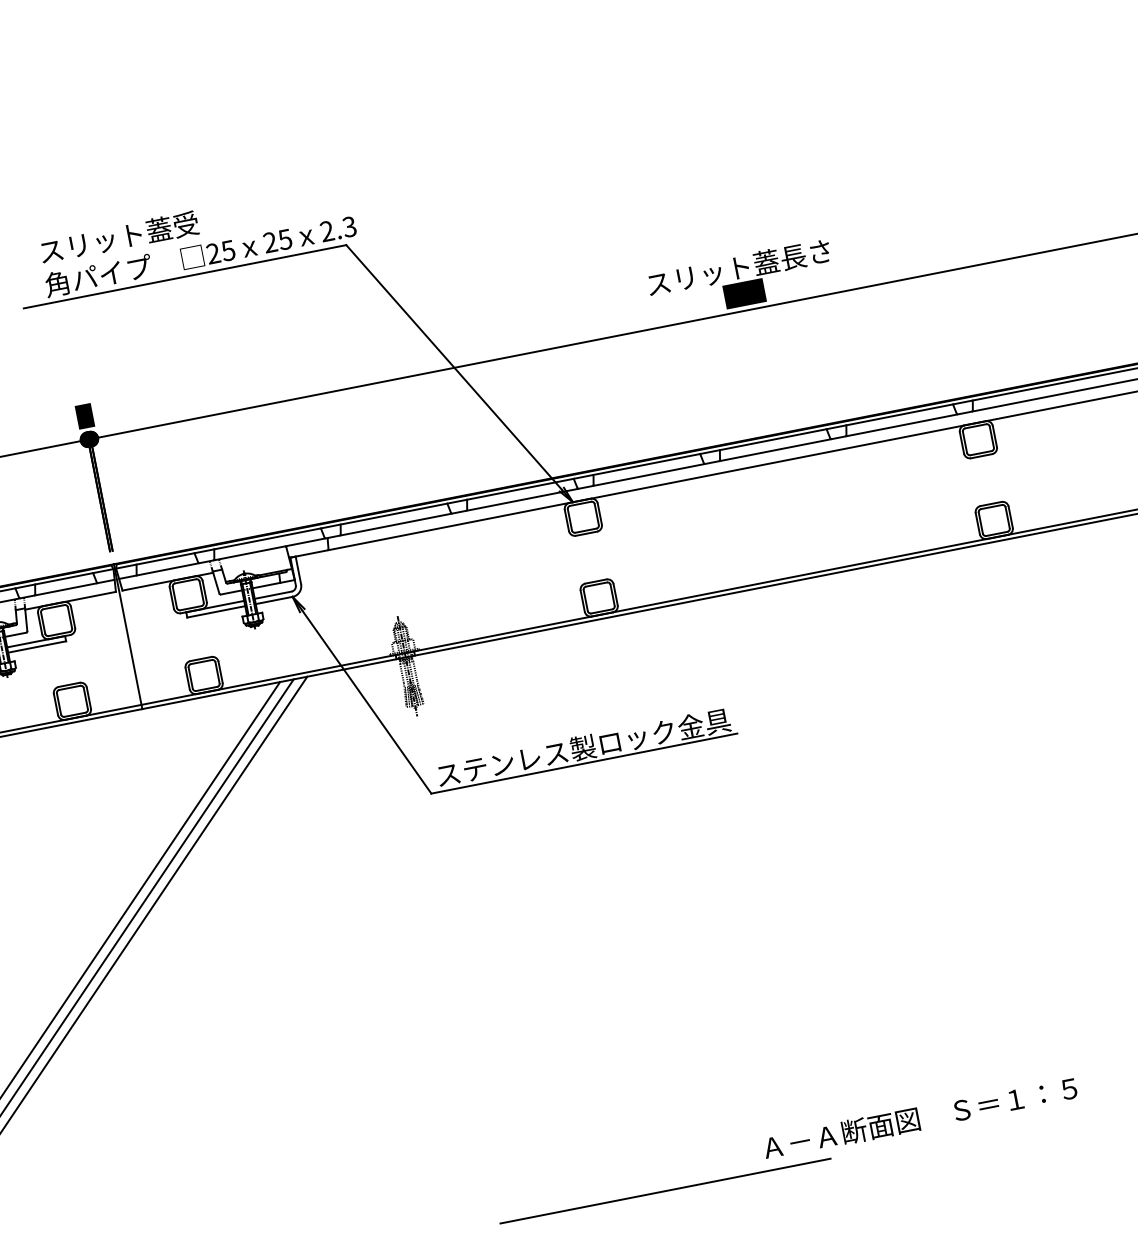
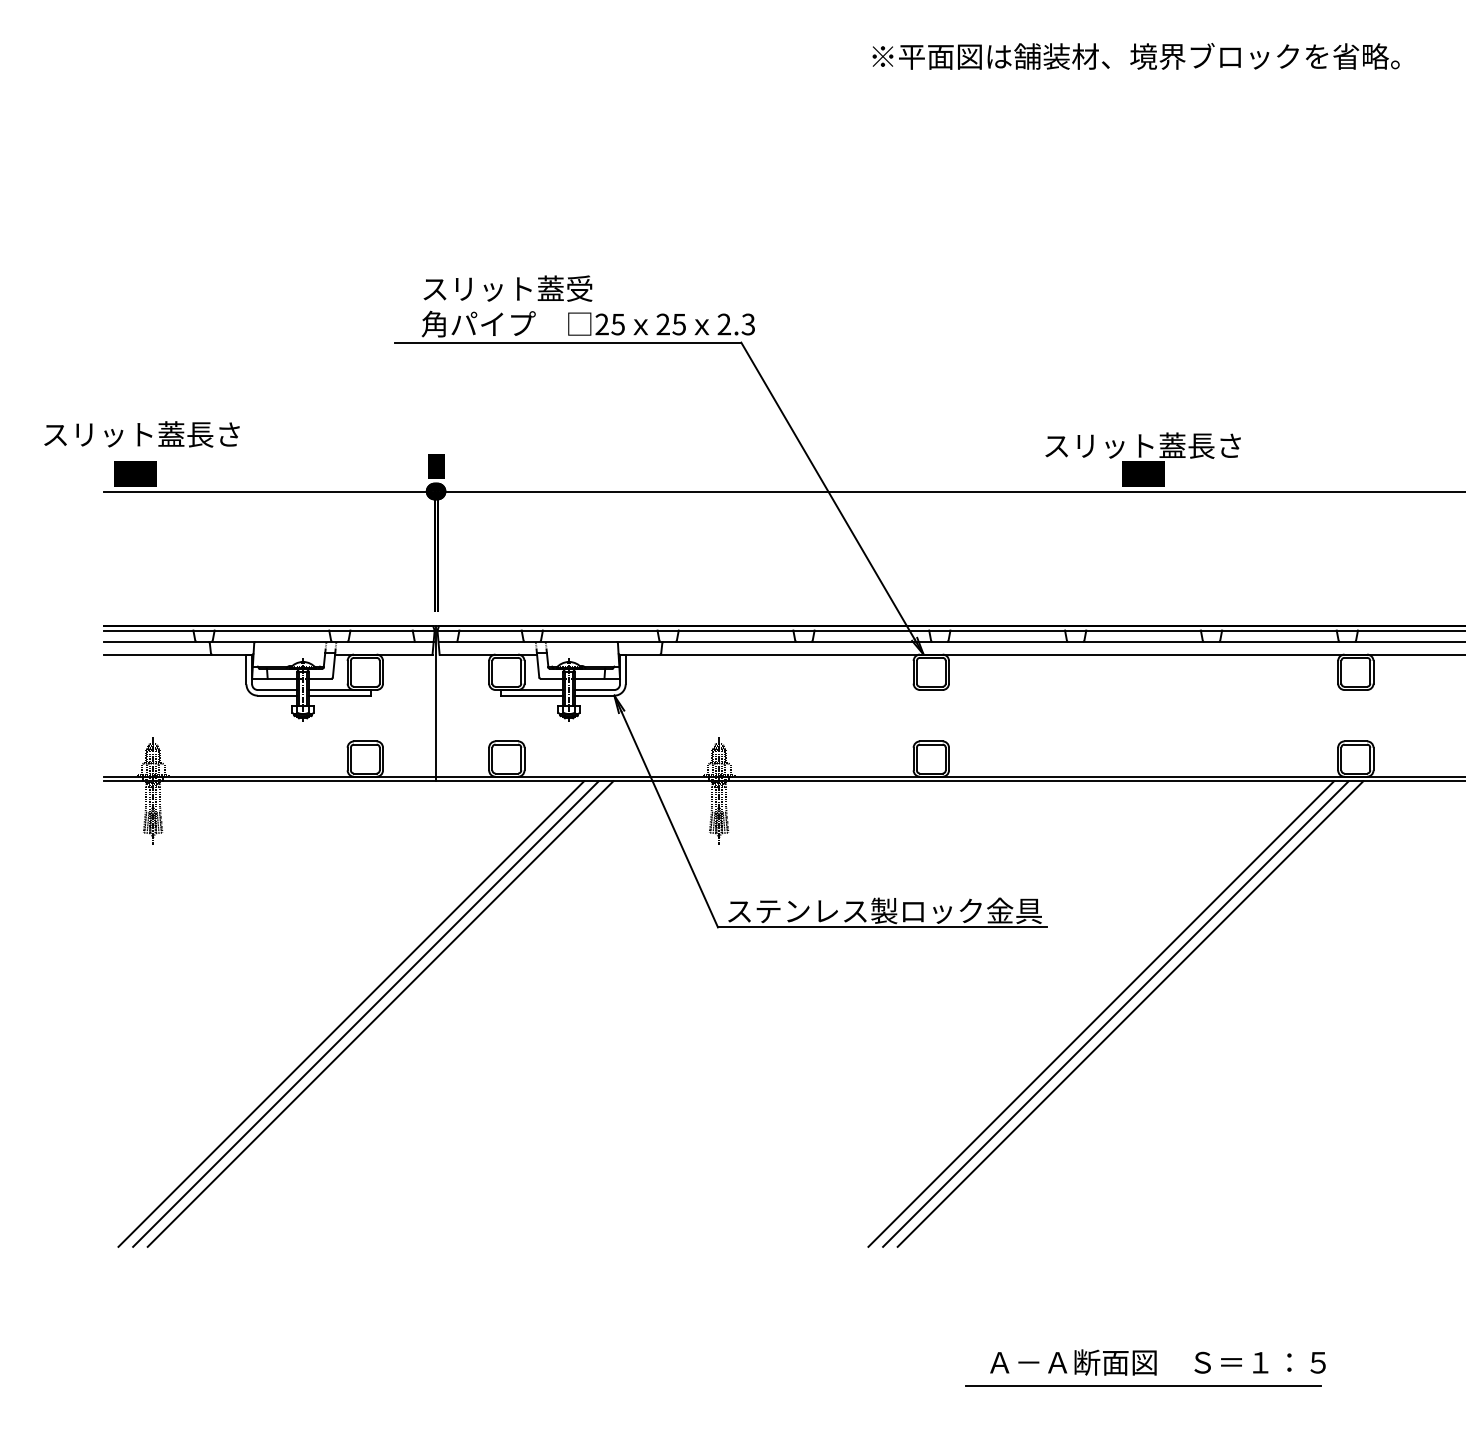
line: (831, 798) -> (1130, 1013), added
line: (817, 801) -> (1115, 1013), added
line: (804, 803) -> (1101, 1013), added
line: (665, 1190) -> (1143, 1385), moved

